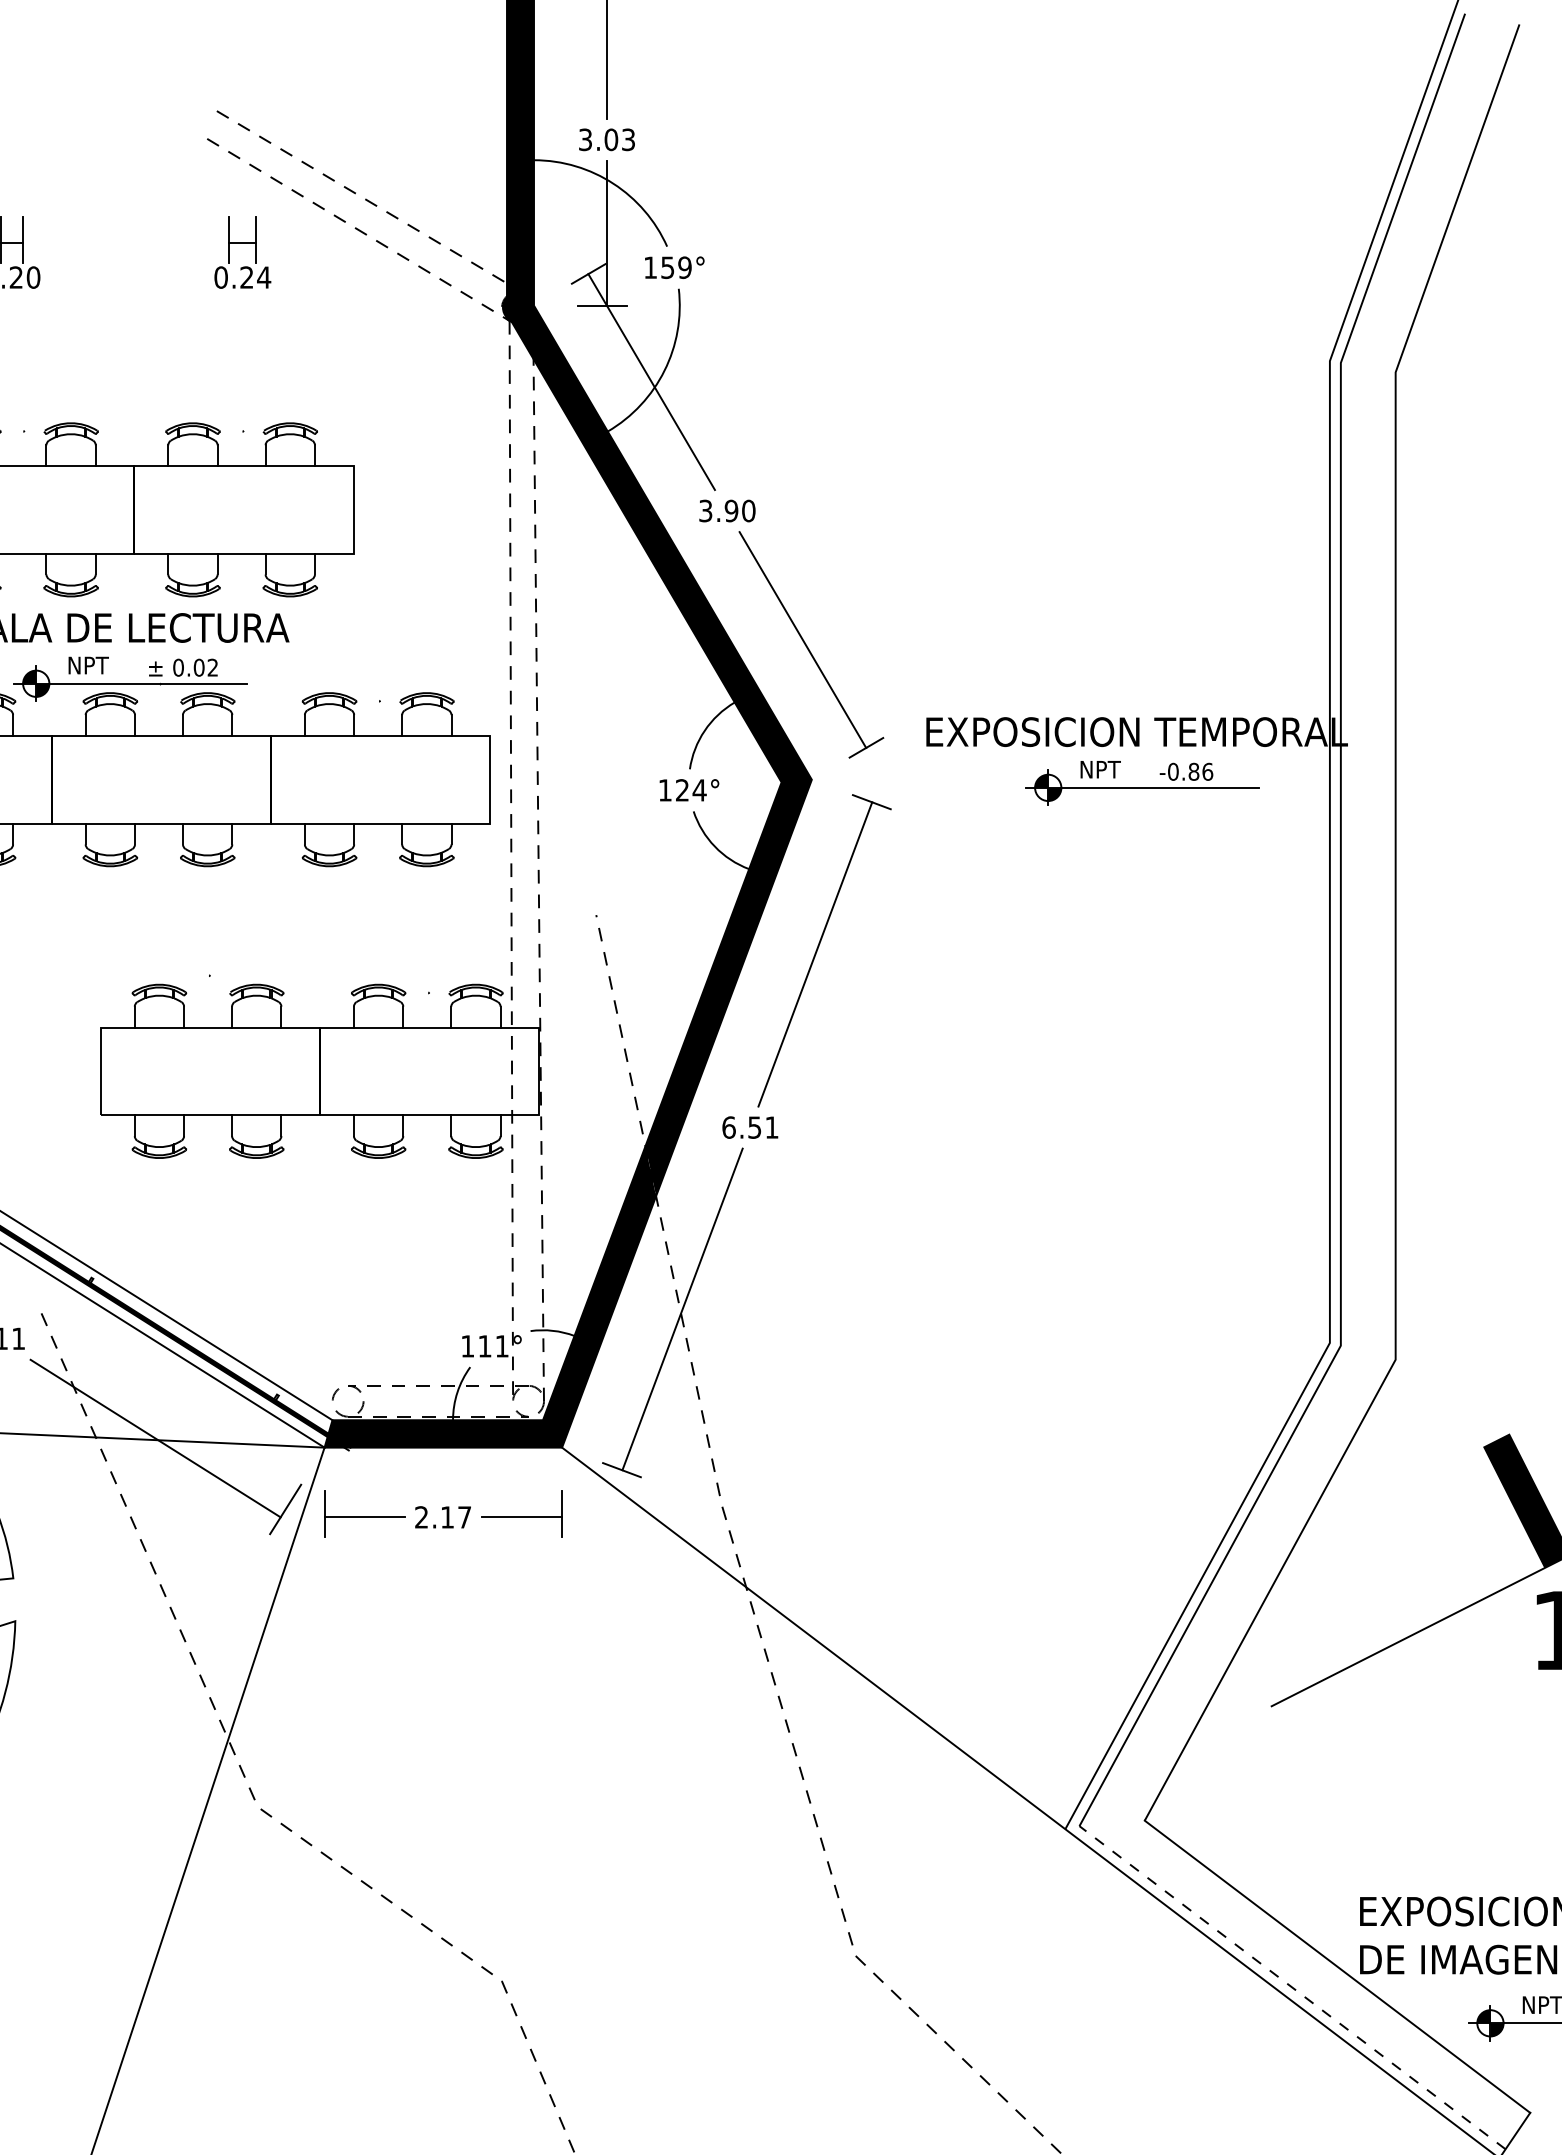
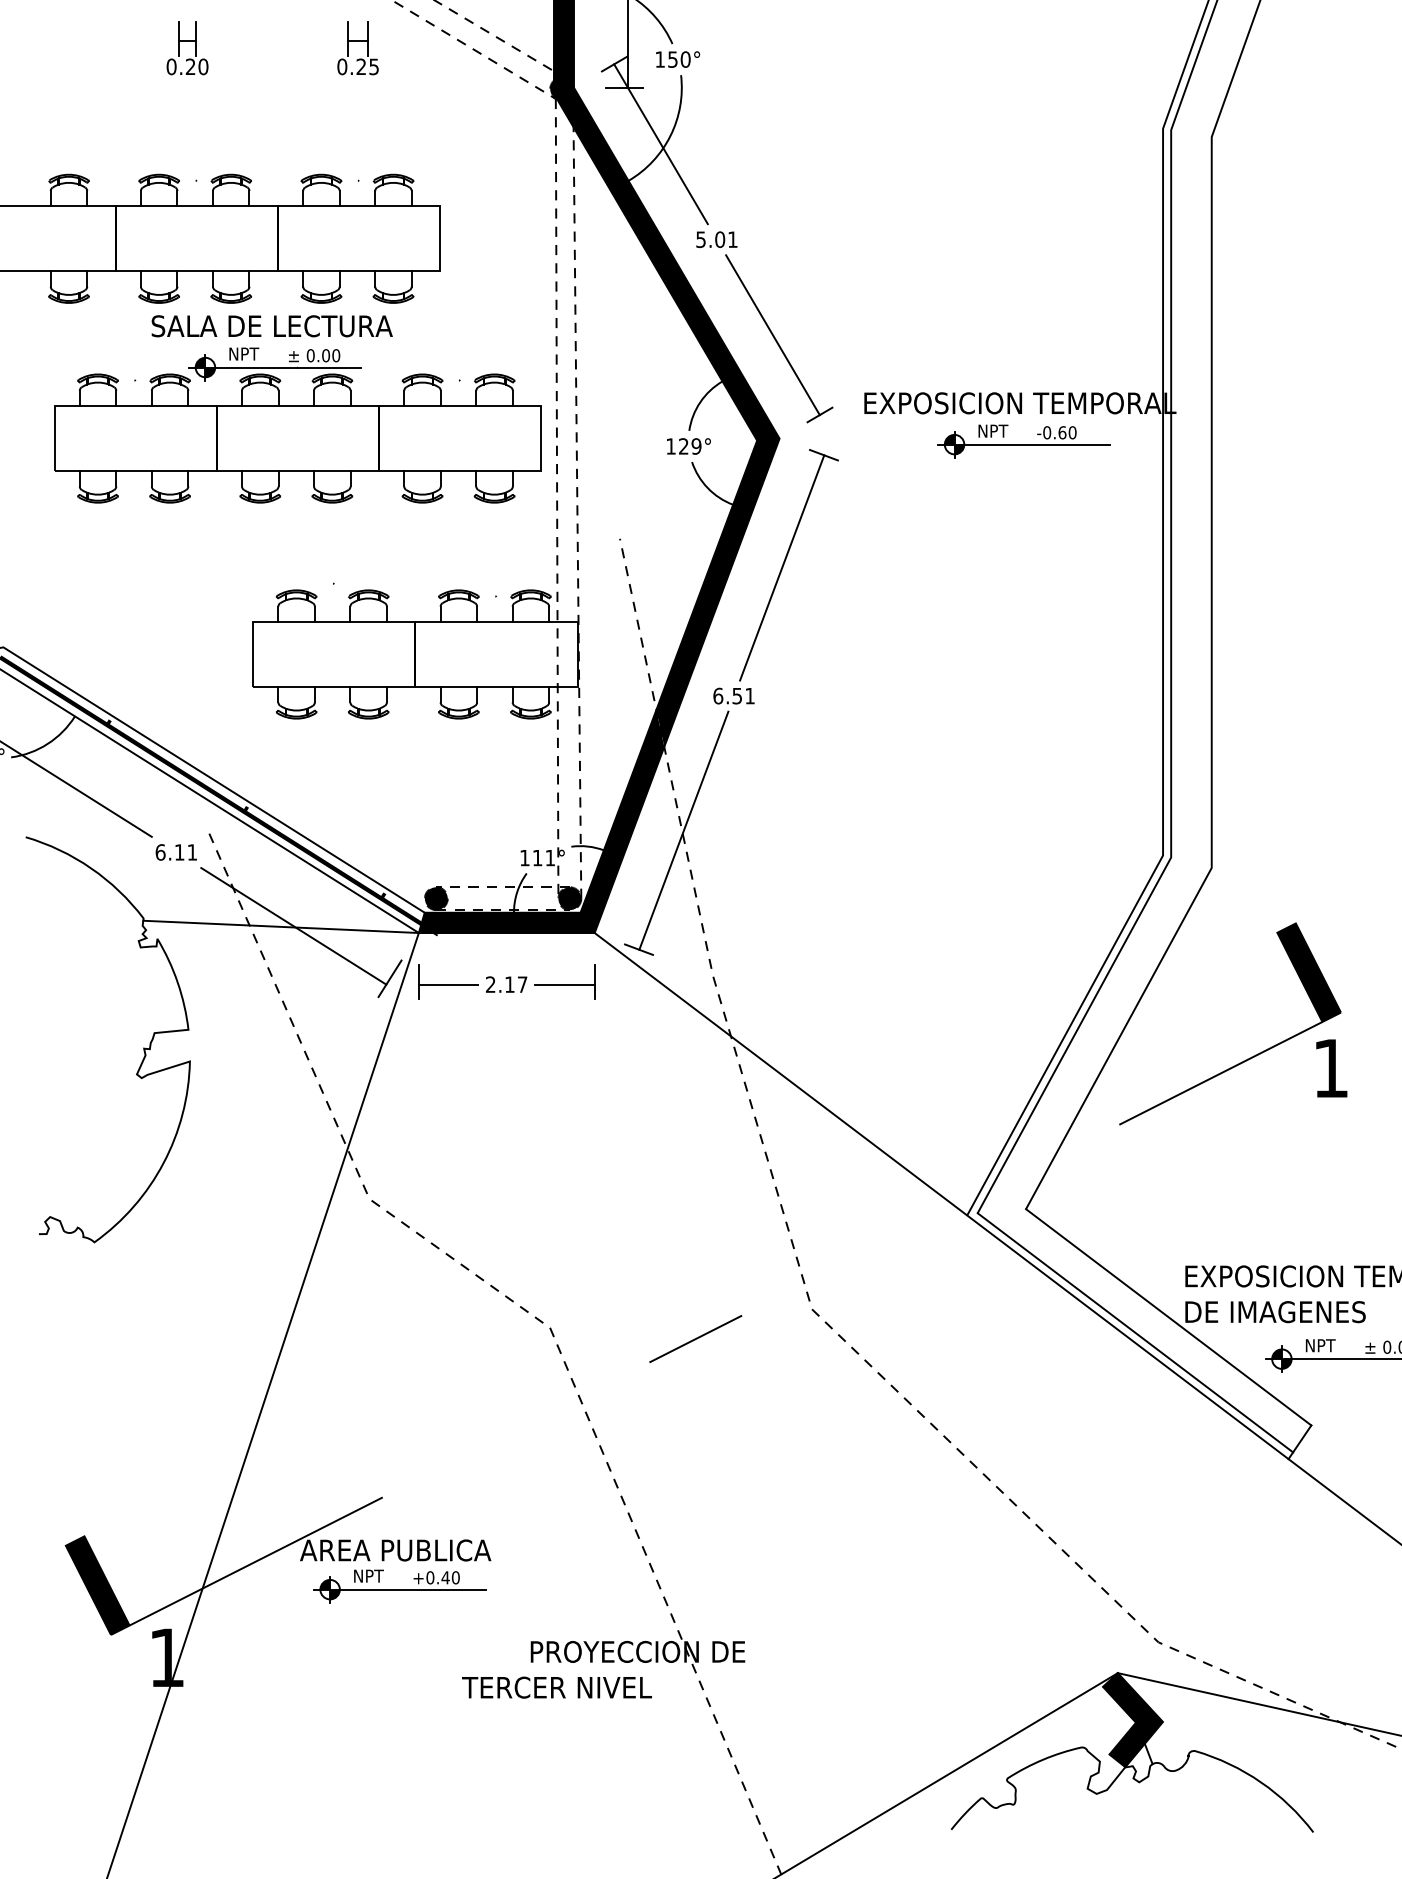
text: (684, 267) -> (685, 59), 159° -> 150°
text: (263, 277) -> (373, 66), 0.24 -> 0.25
text: (726, 510) -> (716, 239), 3.90 -> 5.01
text: (213, 667) -> (336, 355), 0.02 -> 0.00
text: (1200, 771) -> (1067, 432), -0.86 -> -0.60
text: (699, 790) -> (696, 446), 124° -> 129°
fill: (347, 1401) -> (435, 898), added
fill: (528, 1401) -> (569, 898), added
line: (1292, 1987) -> (1135, 1332), dashed -> solid
line: (698, 1995) -> (695, 1338), added

